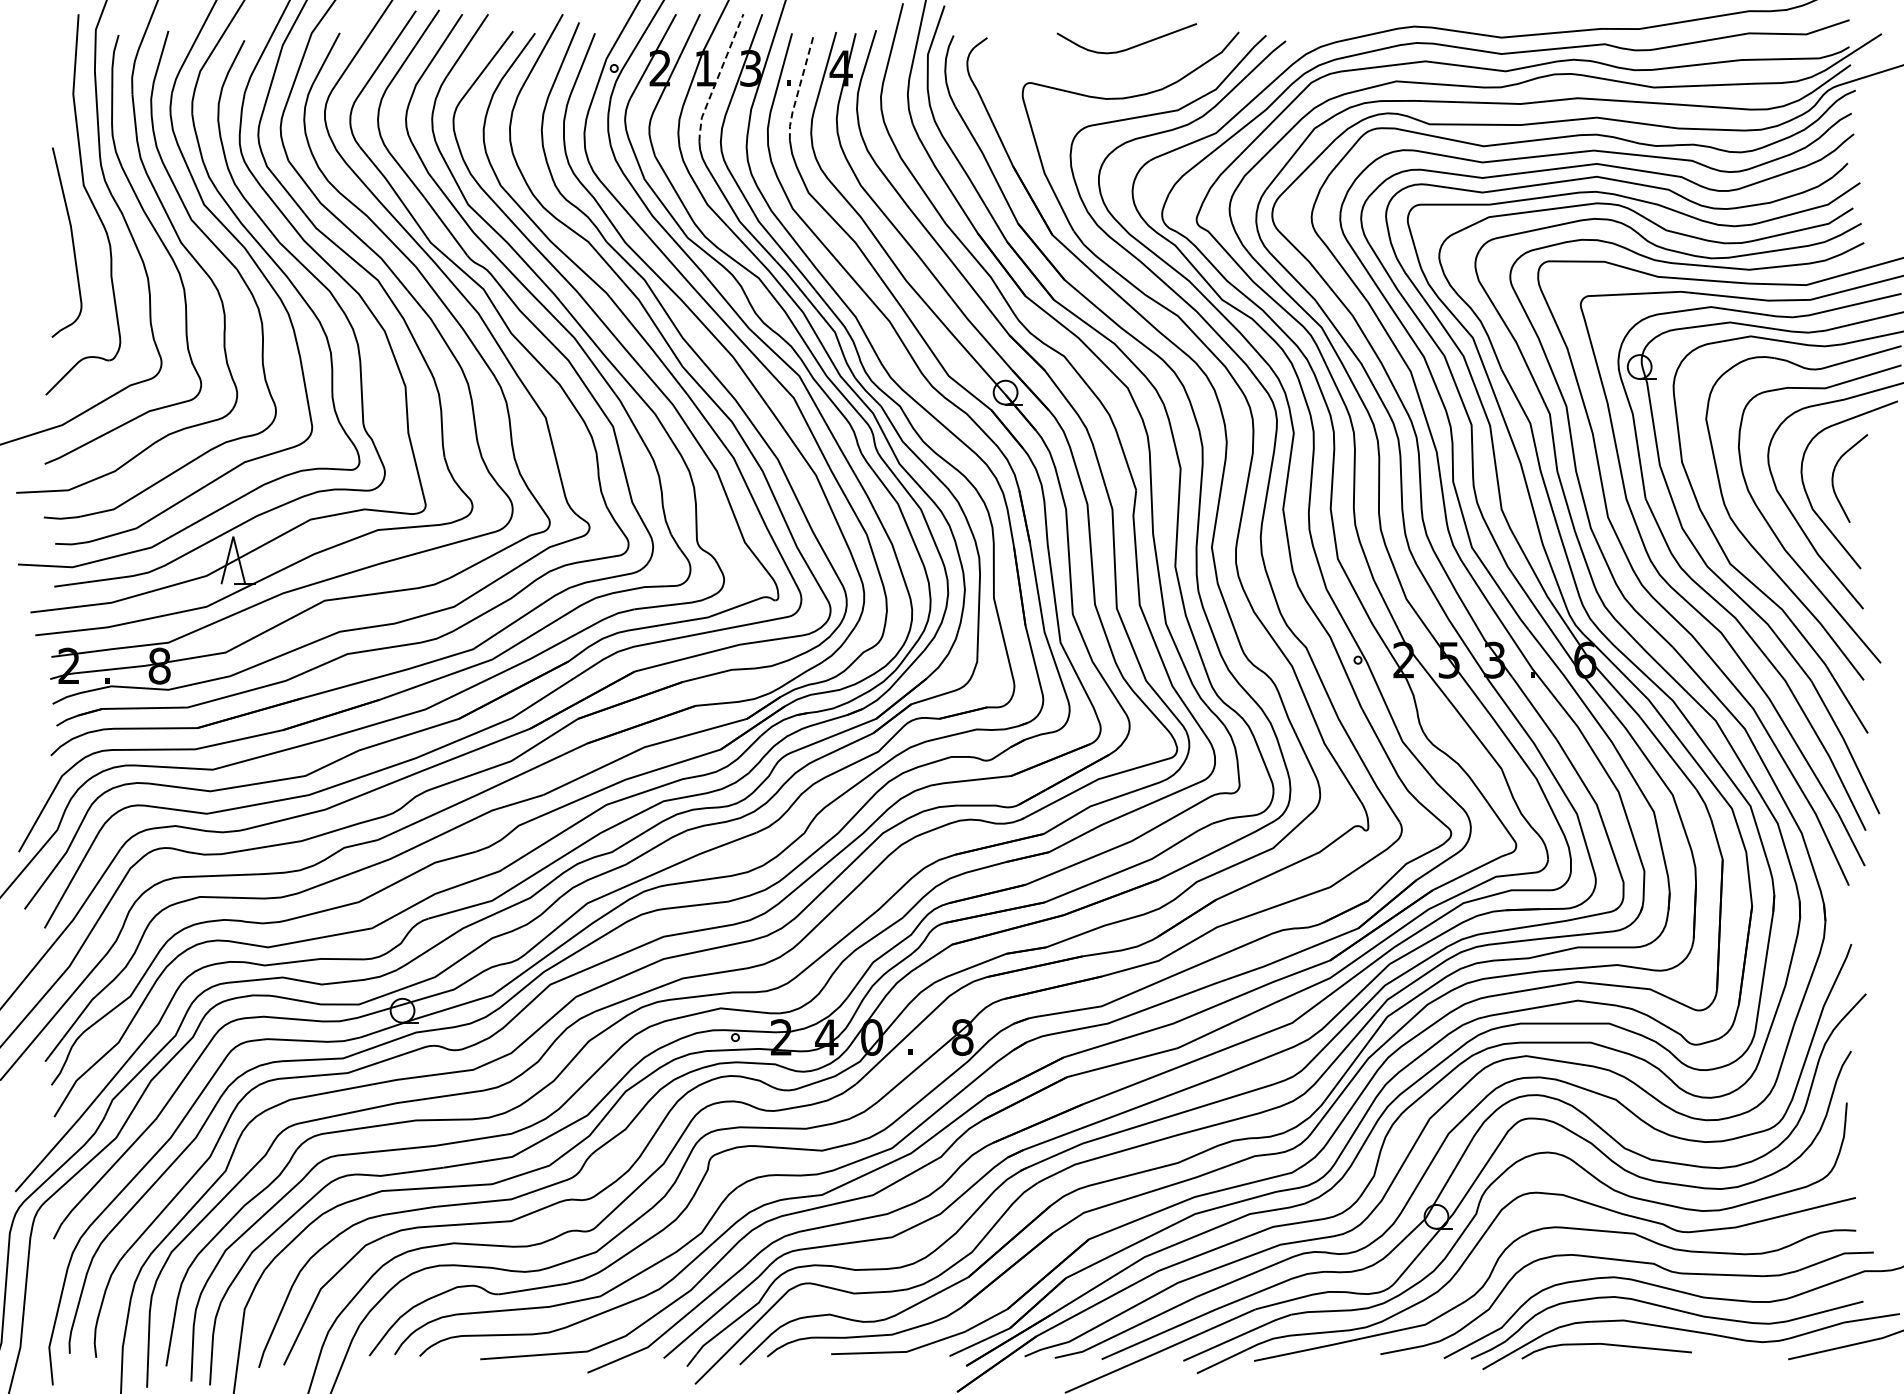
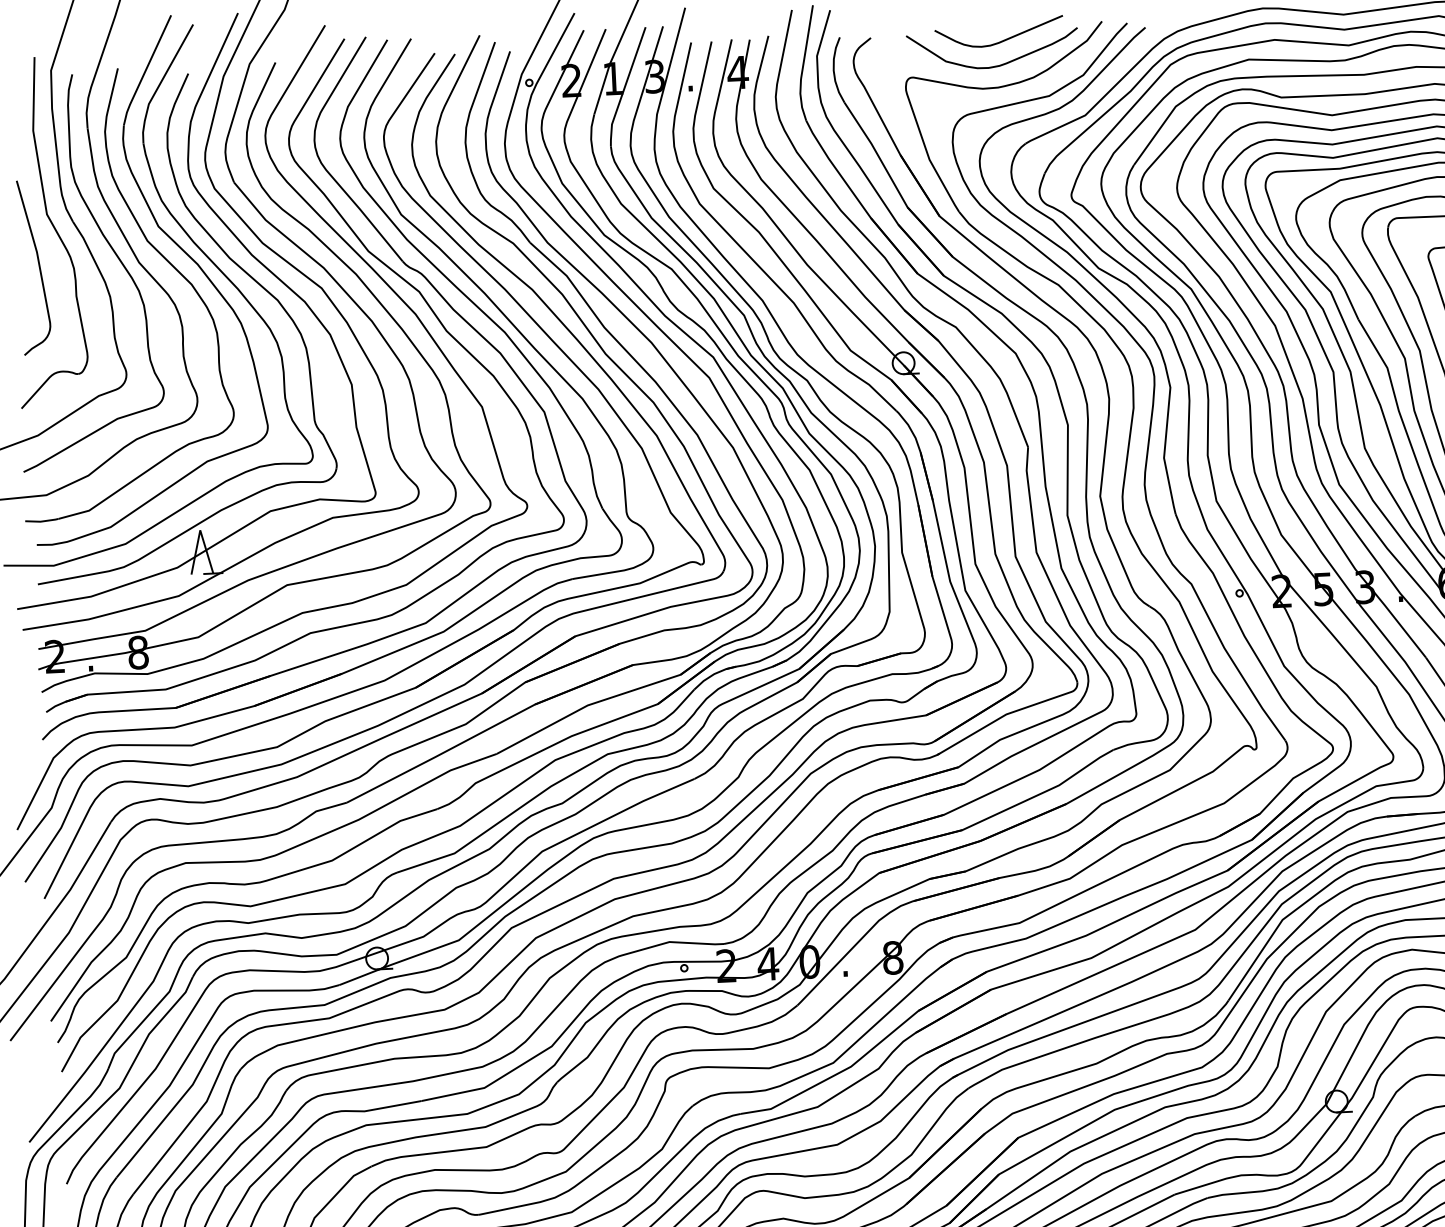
curve: (1119, 74) -> (994, 65), added
line: (717, 78) -> (624, 87), dashed -> solid
line: (799, 87) -> (700, 92), dashed -> solid

